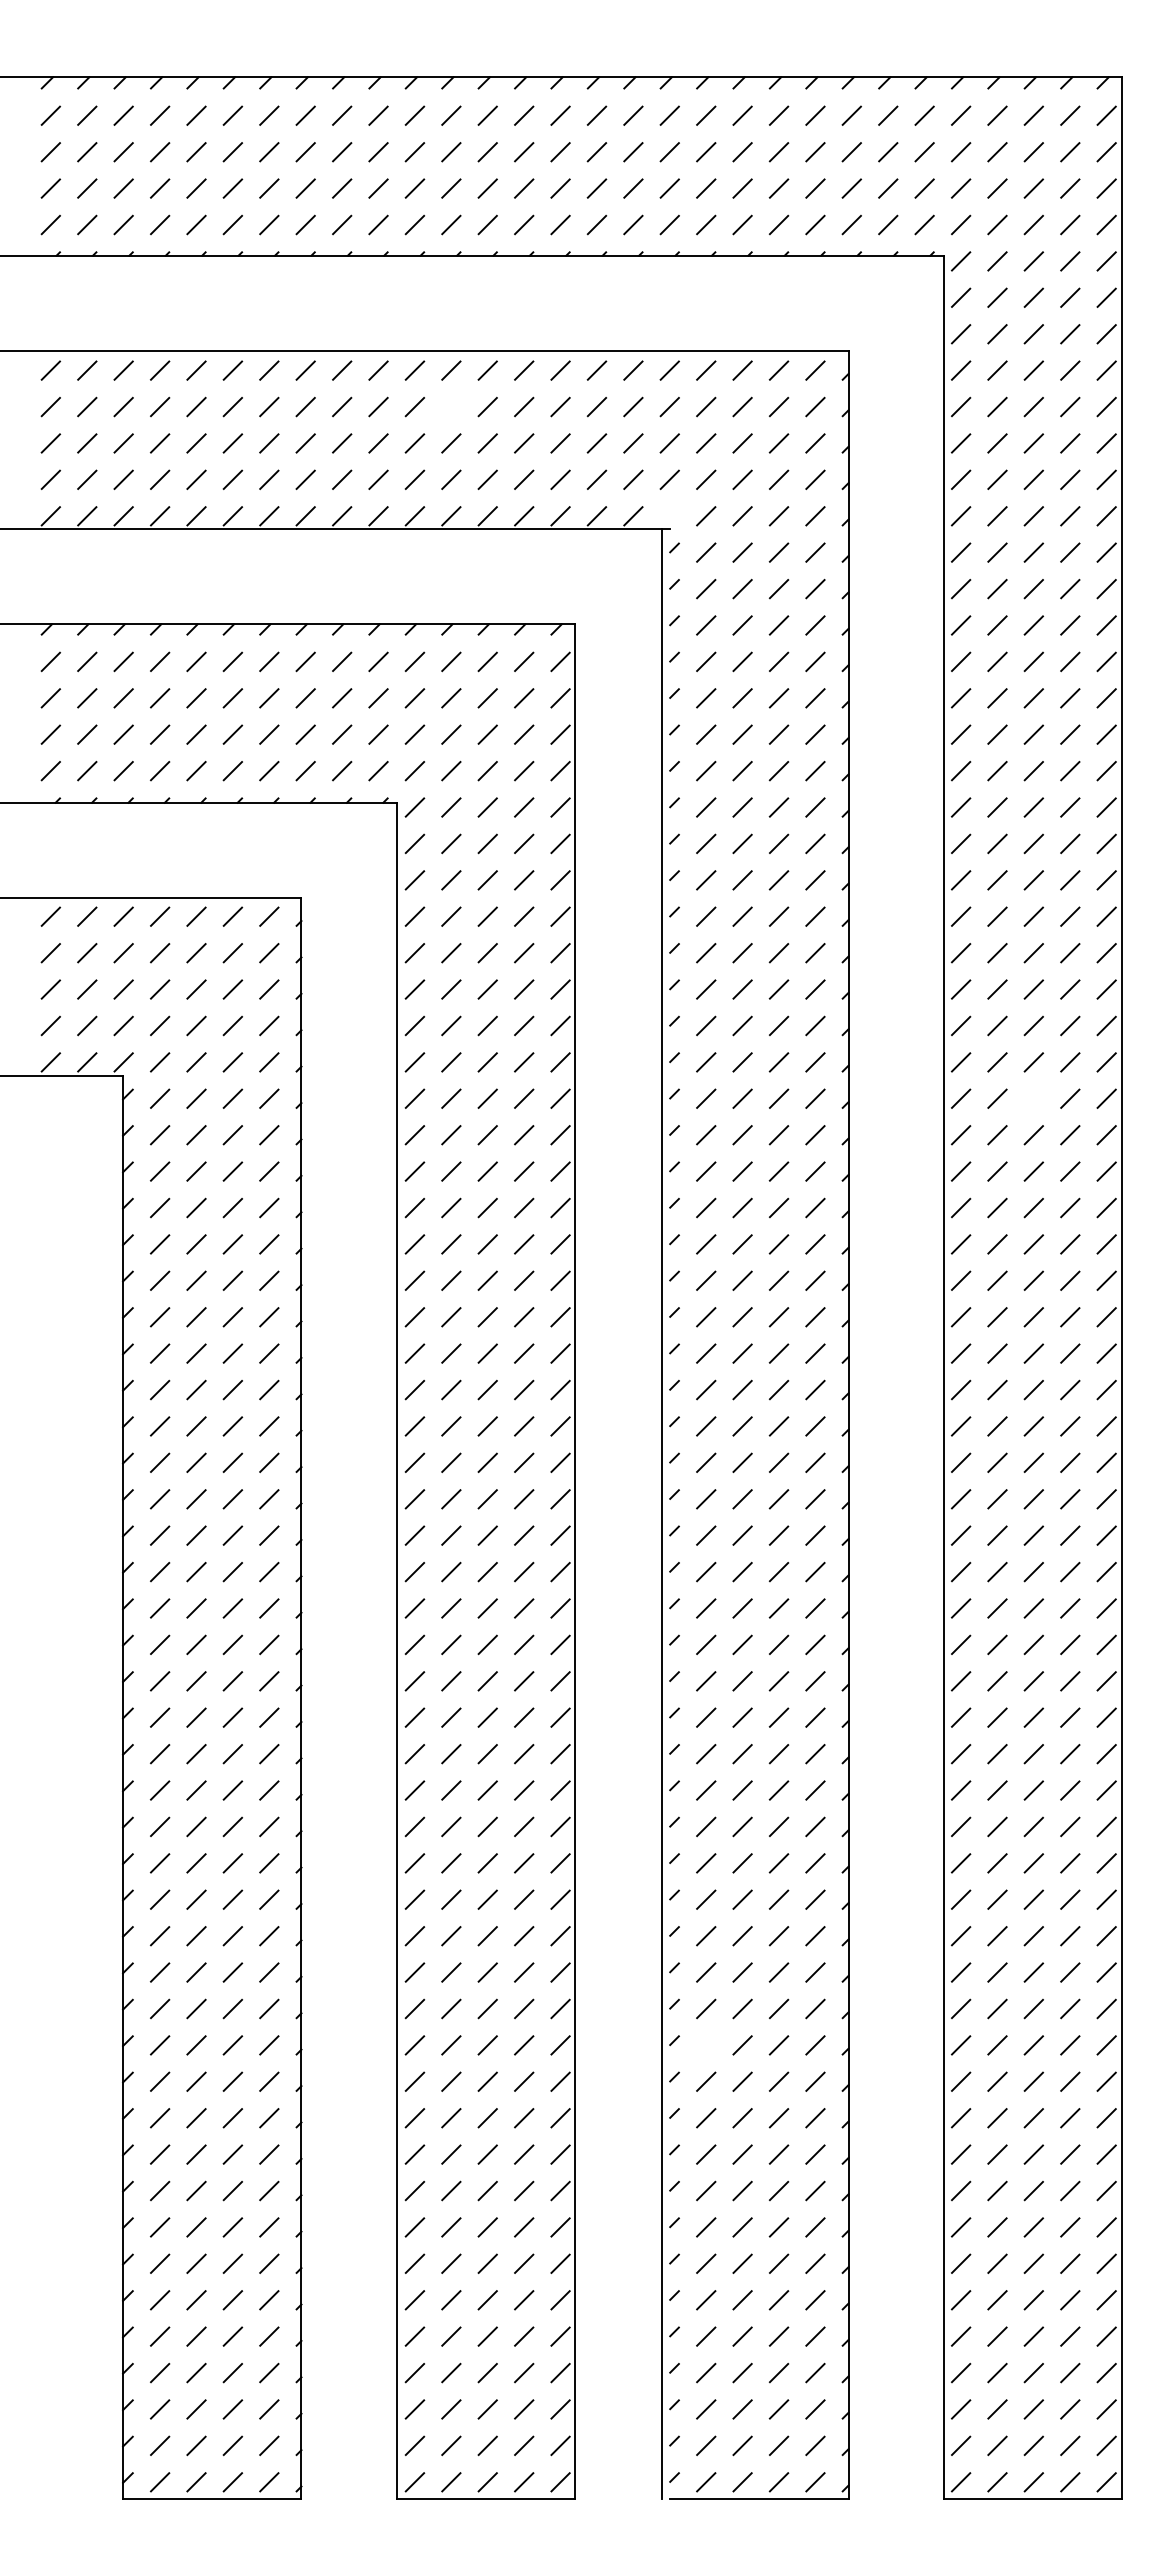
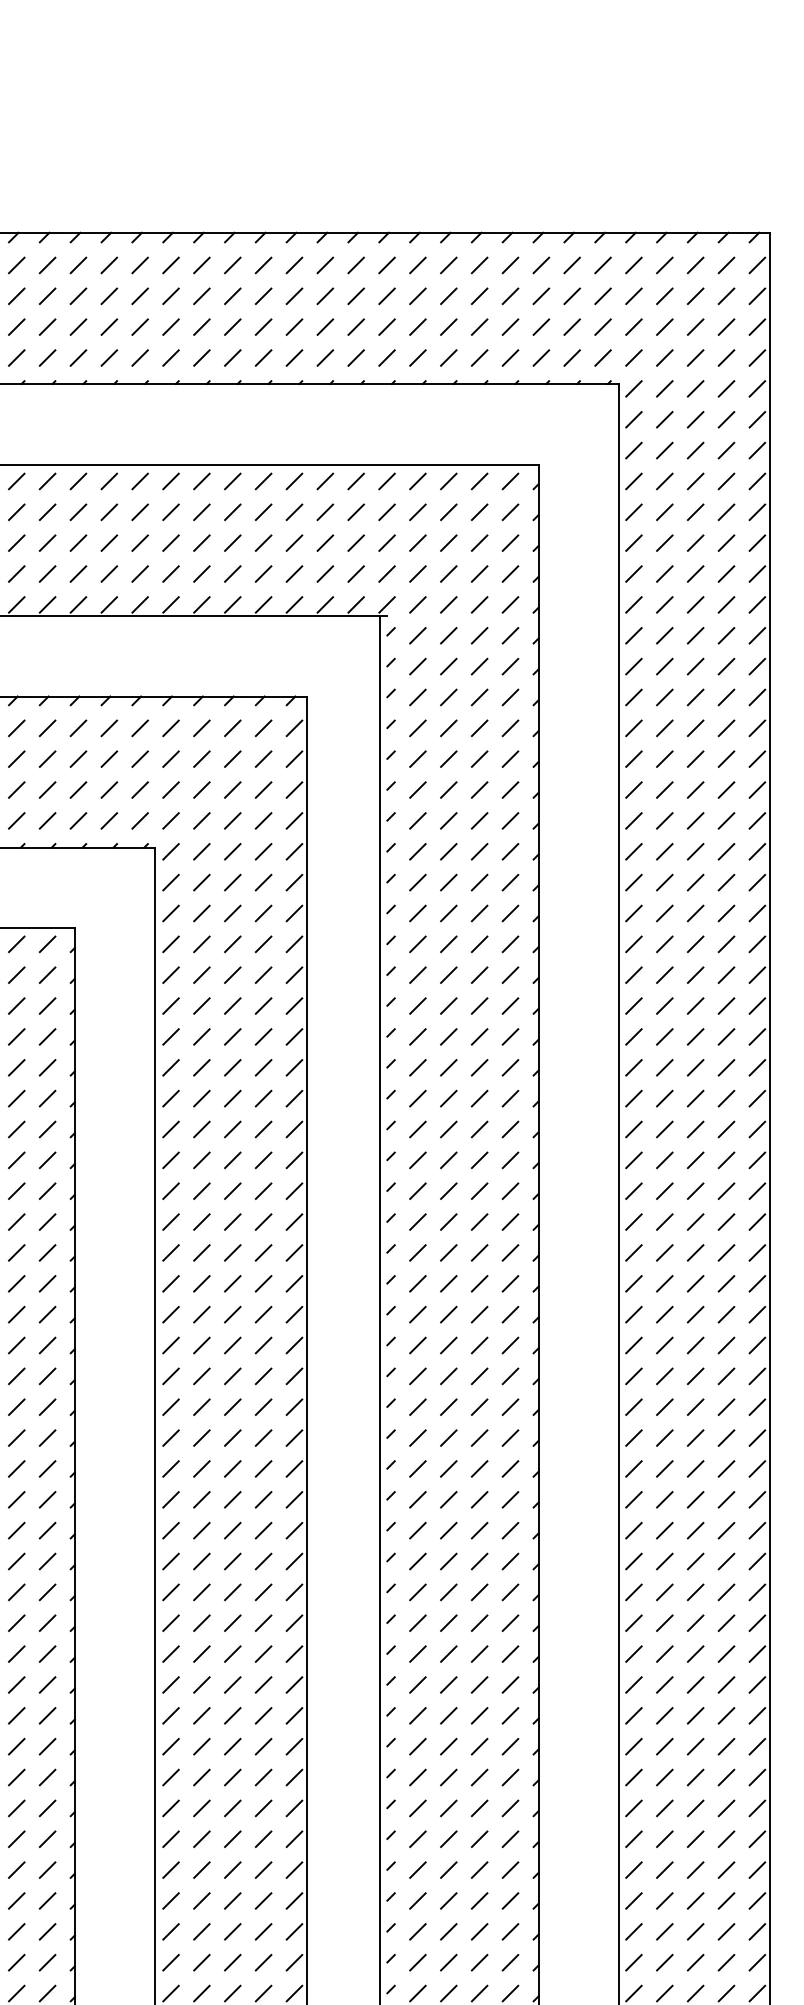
line: (451, 406) -> (202, 511), added
line: (669, 516) -> (386, 605), added
line: (1033, 1098) -> (695, 1098), added
line: (706, 2045) -> (418, 1901), added

